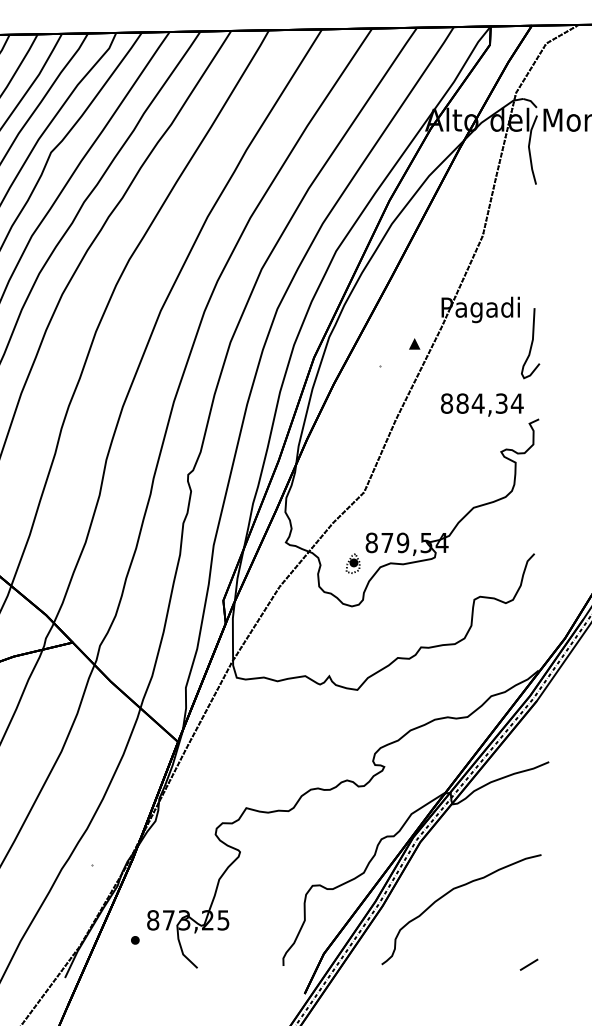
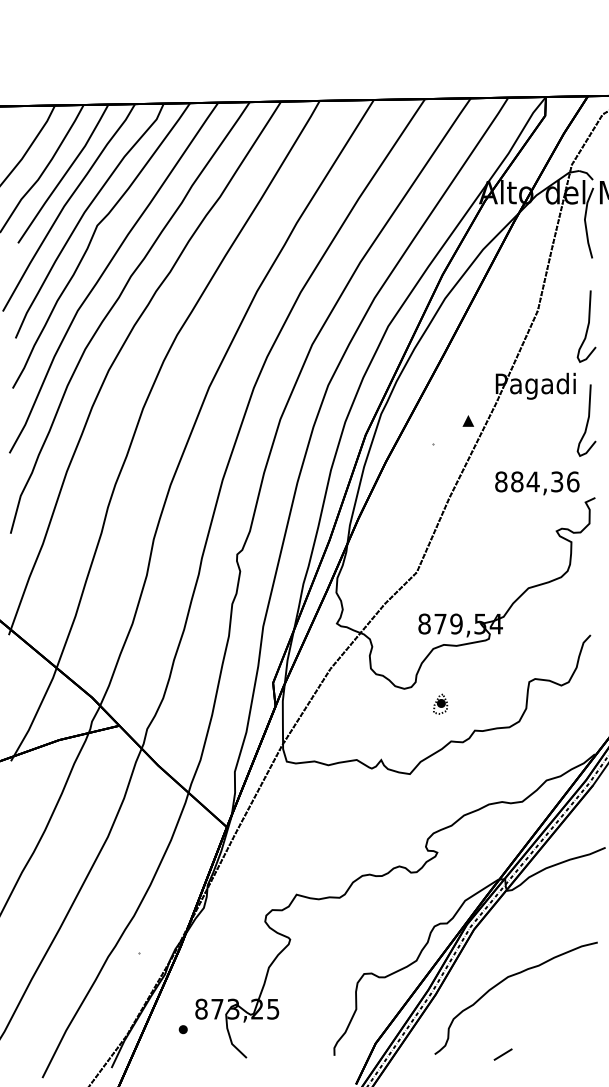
curve: (531, 251) -> (587, 326), added
text: (516, 403) -> (572, 481), 884,34 -> 884,36
part: (353, 562) -> (440, 703), moved
line: (528, 964) -> (502, 1054), moved

